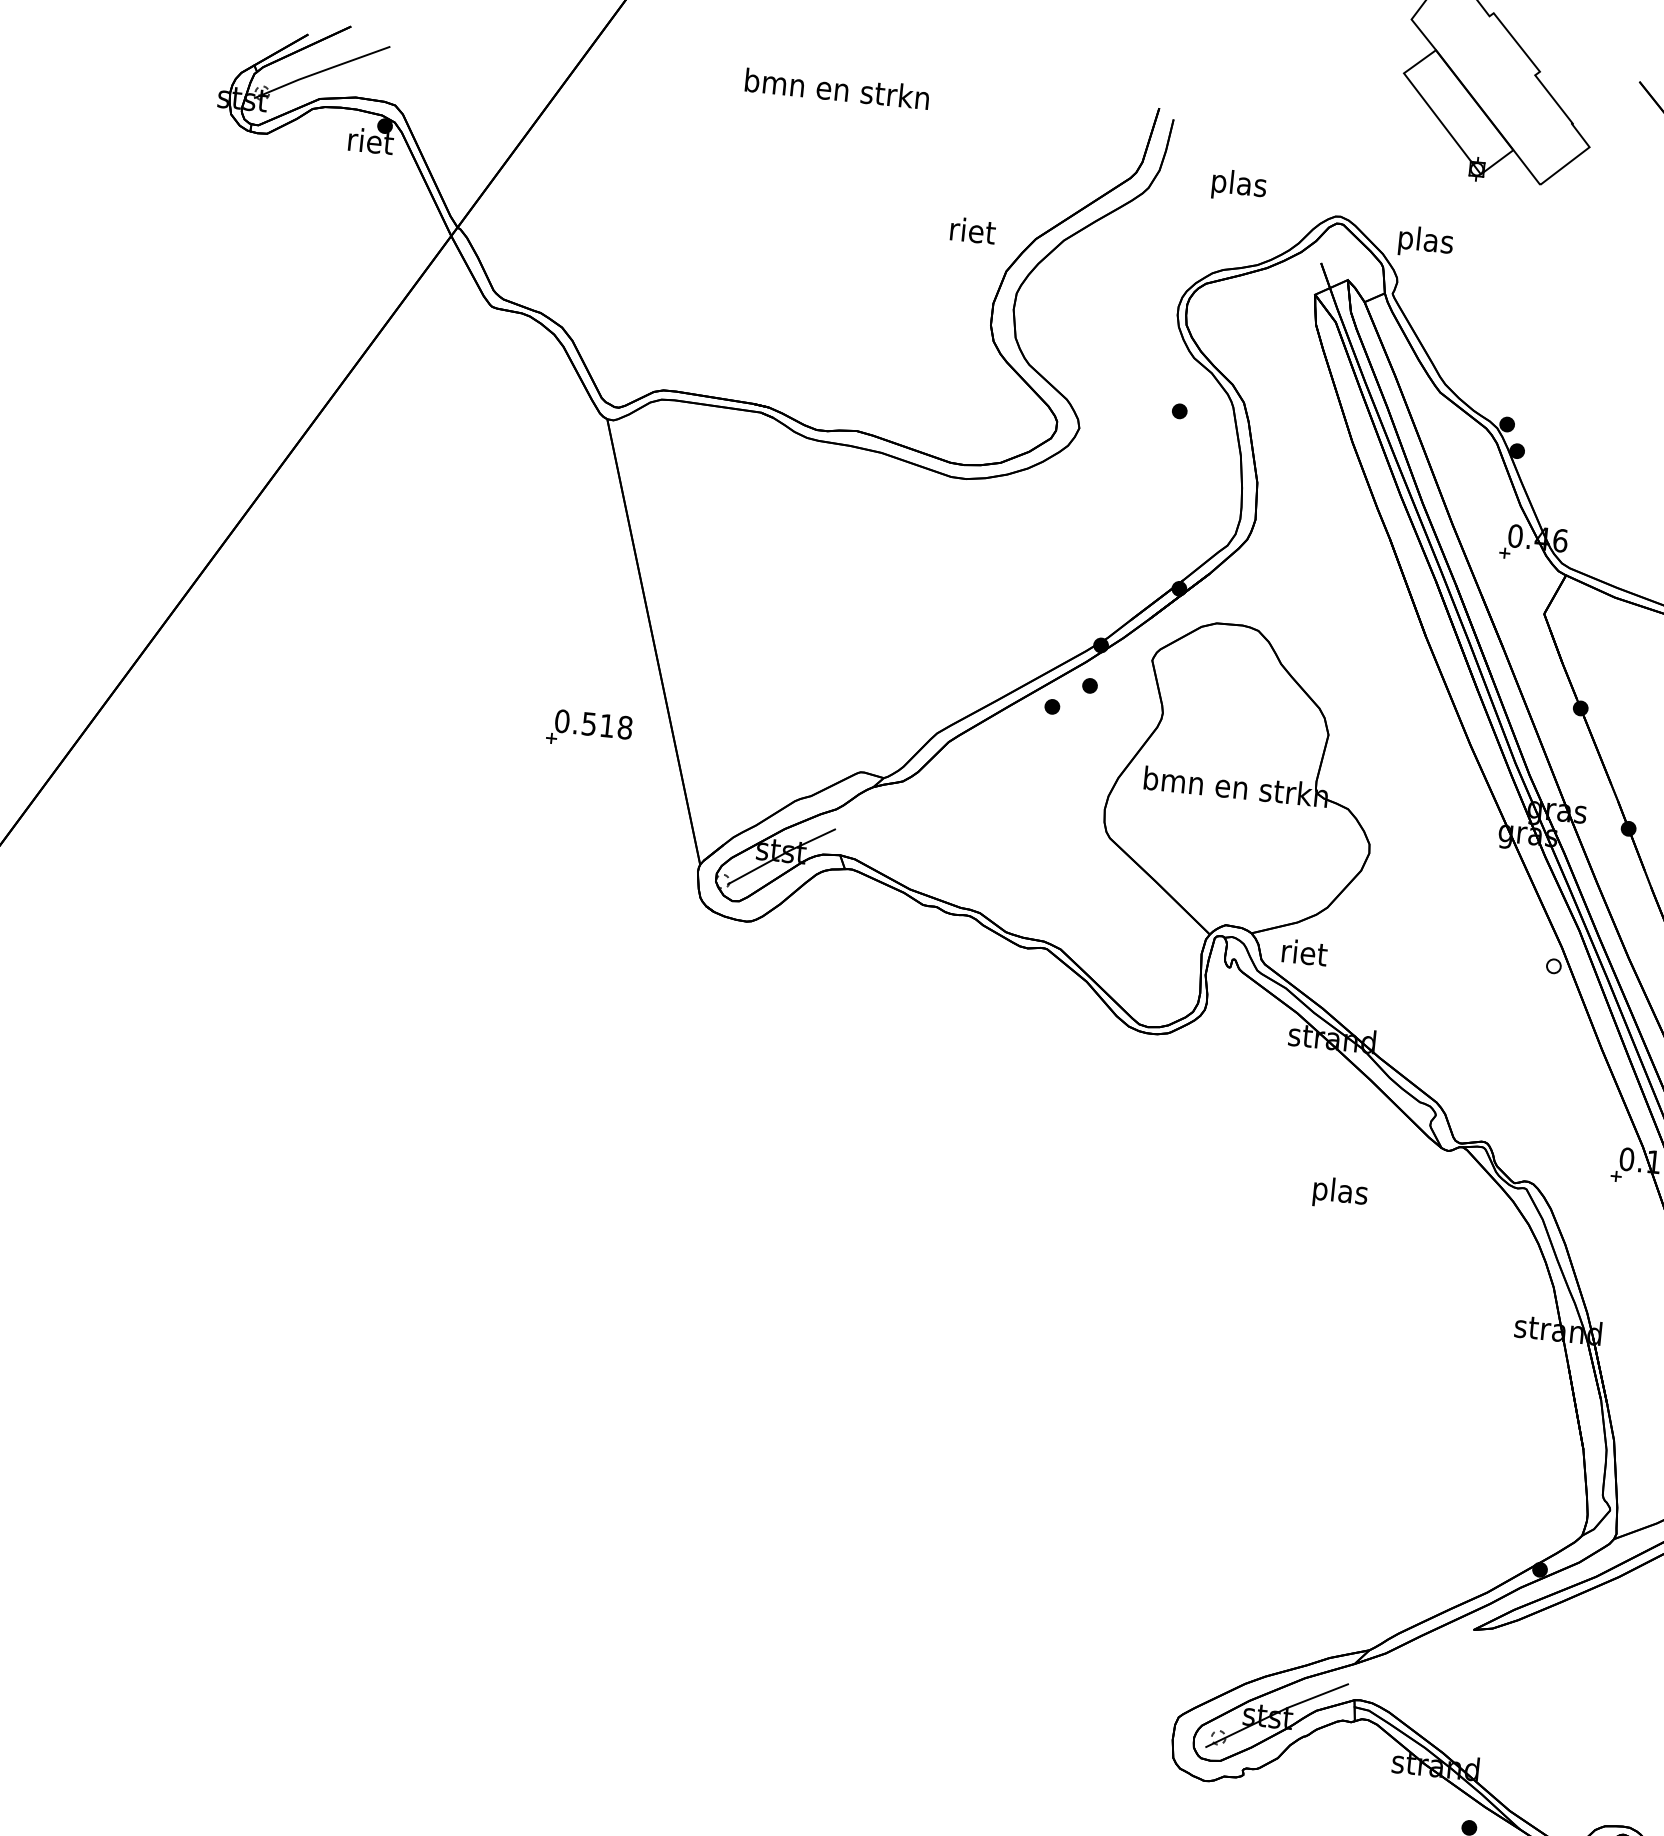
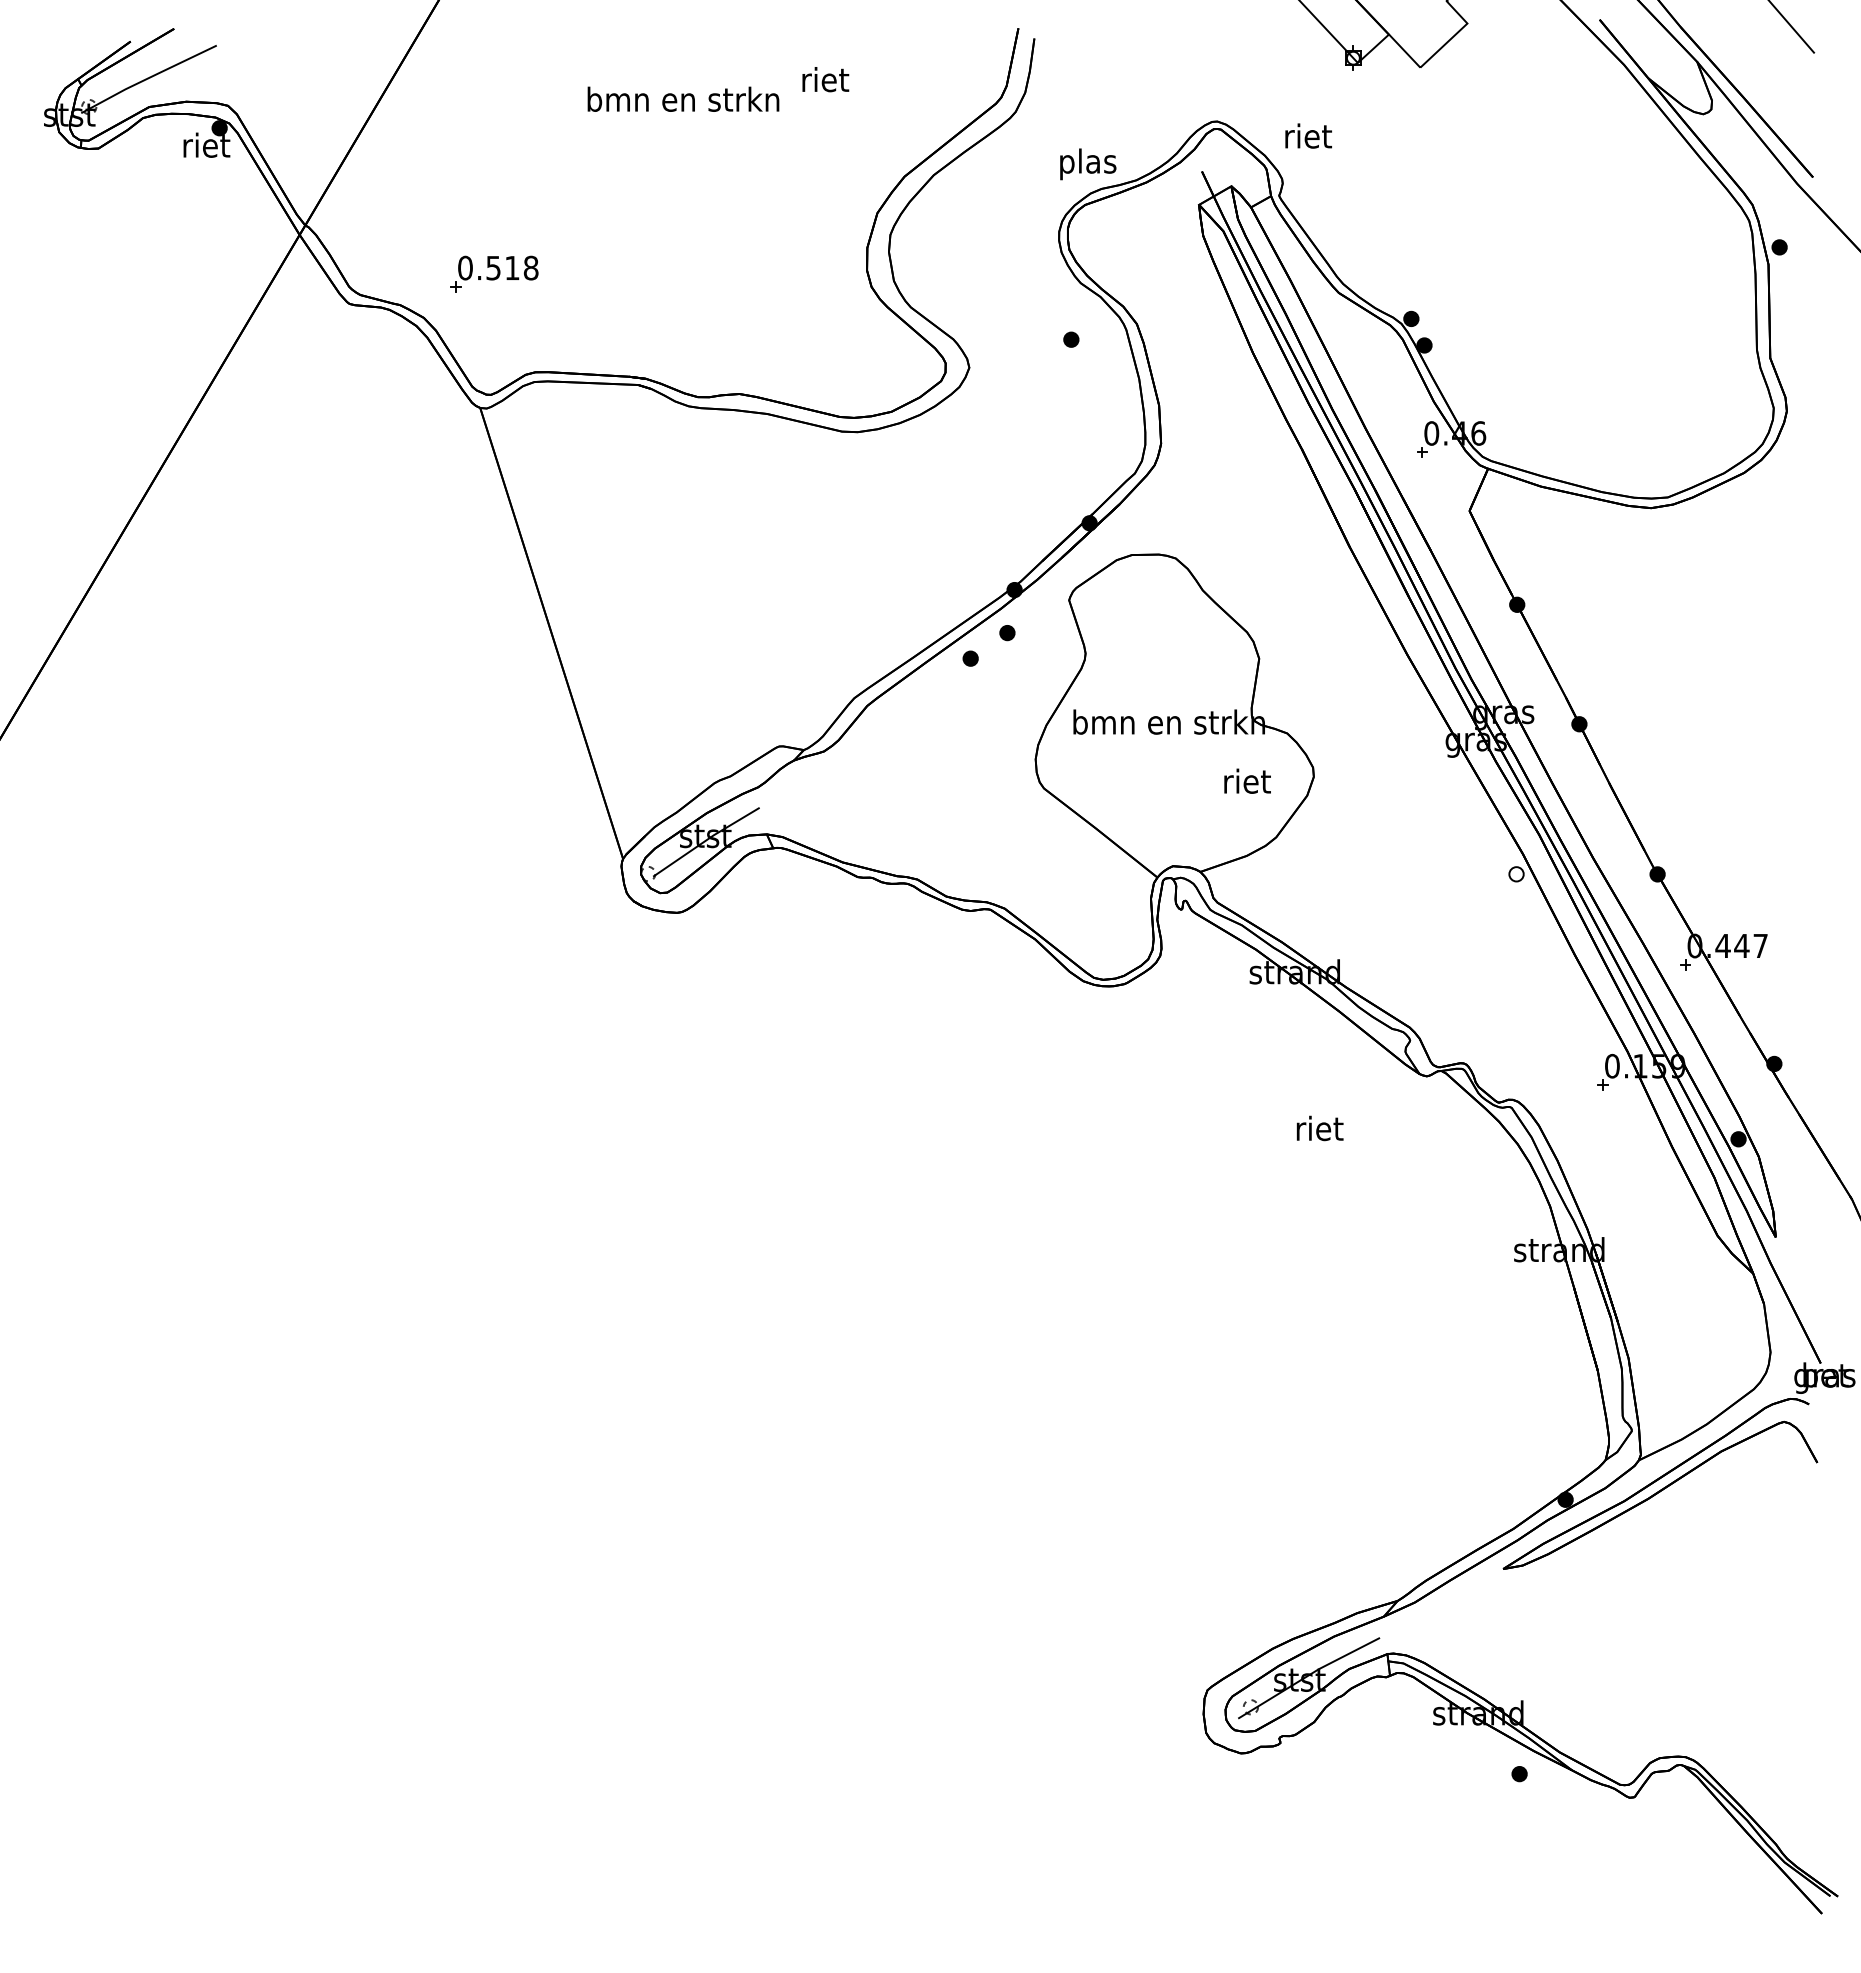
text: (837, 88) -> (683, 98), moved
text: (1239, 186) -> (1088, 164), moved
text: (972, 230) -> (825, 79), moved
text: (1426, 242) -> (1308, 139), plas -> riet
part: (589, 729) -> (494, 273), moved
text: (1304, 951) -> (1247, 780), moved
text: (1340, 1193) -> (1319, 1131), plas -> riet

